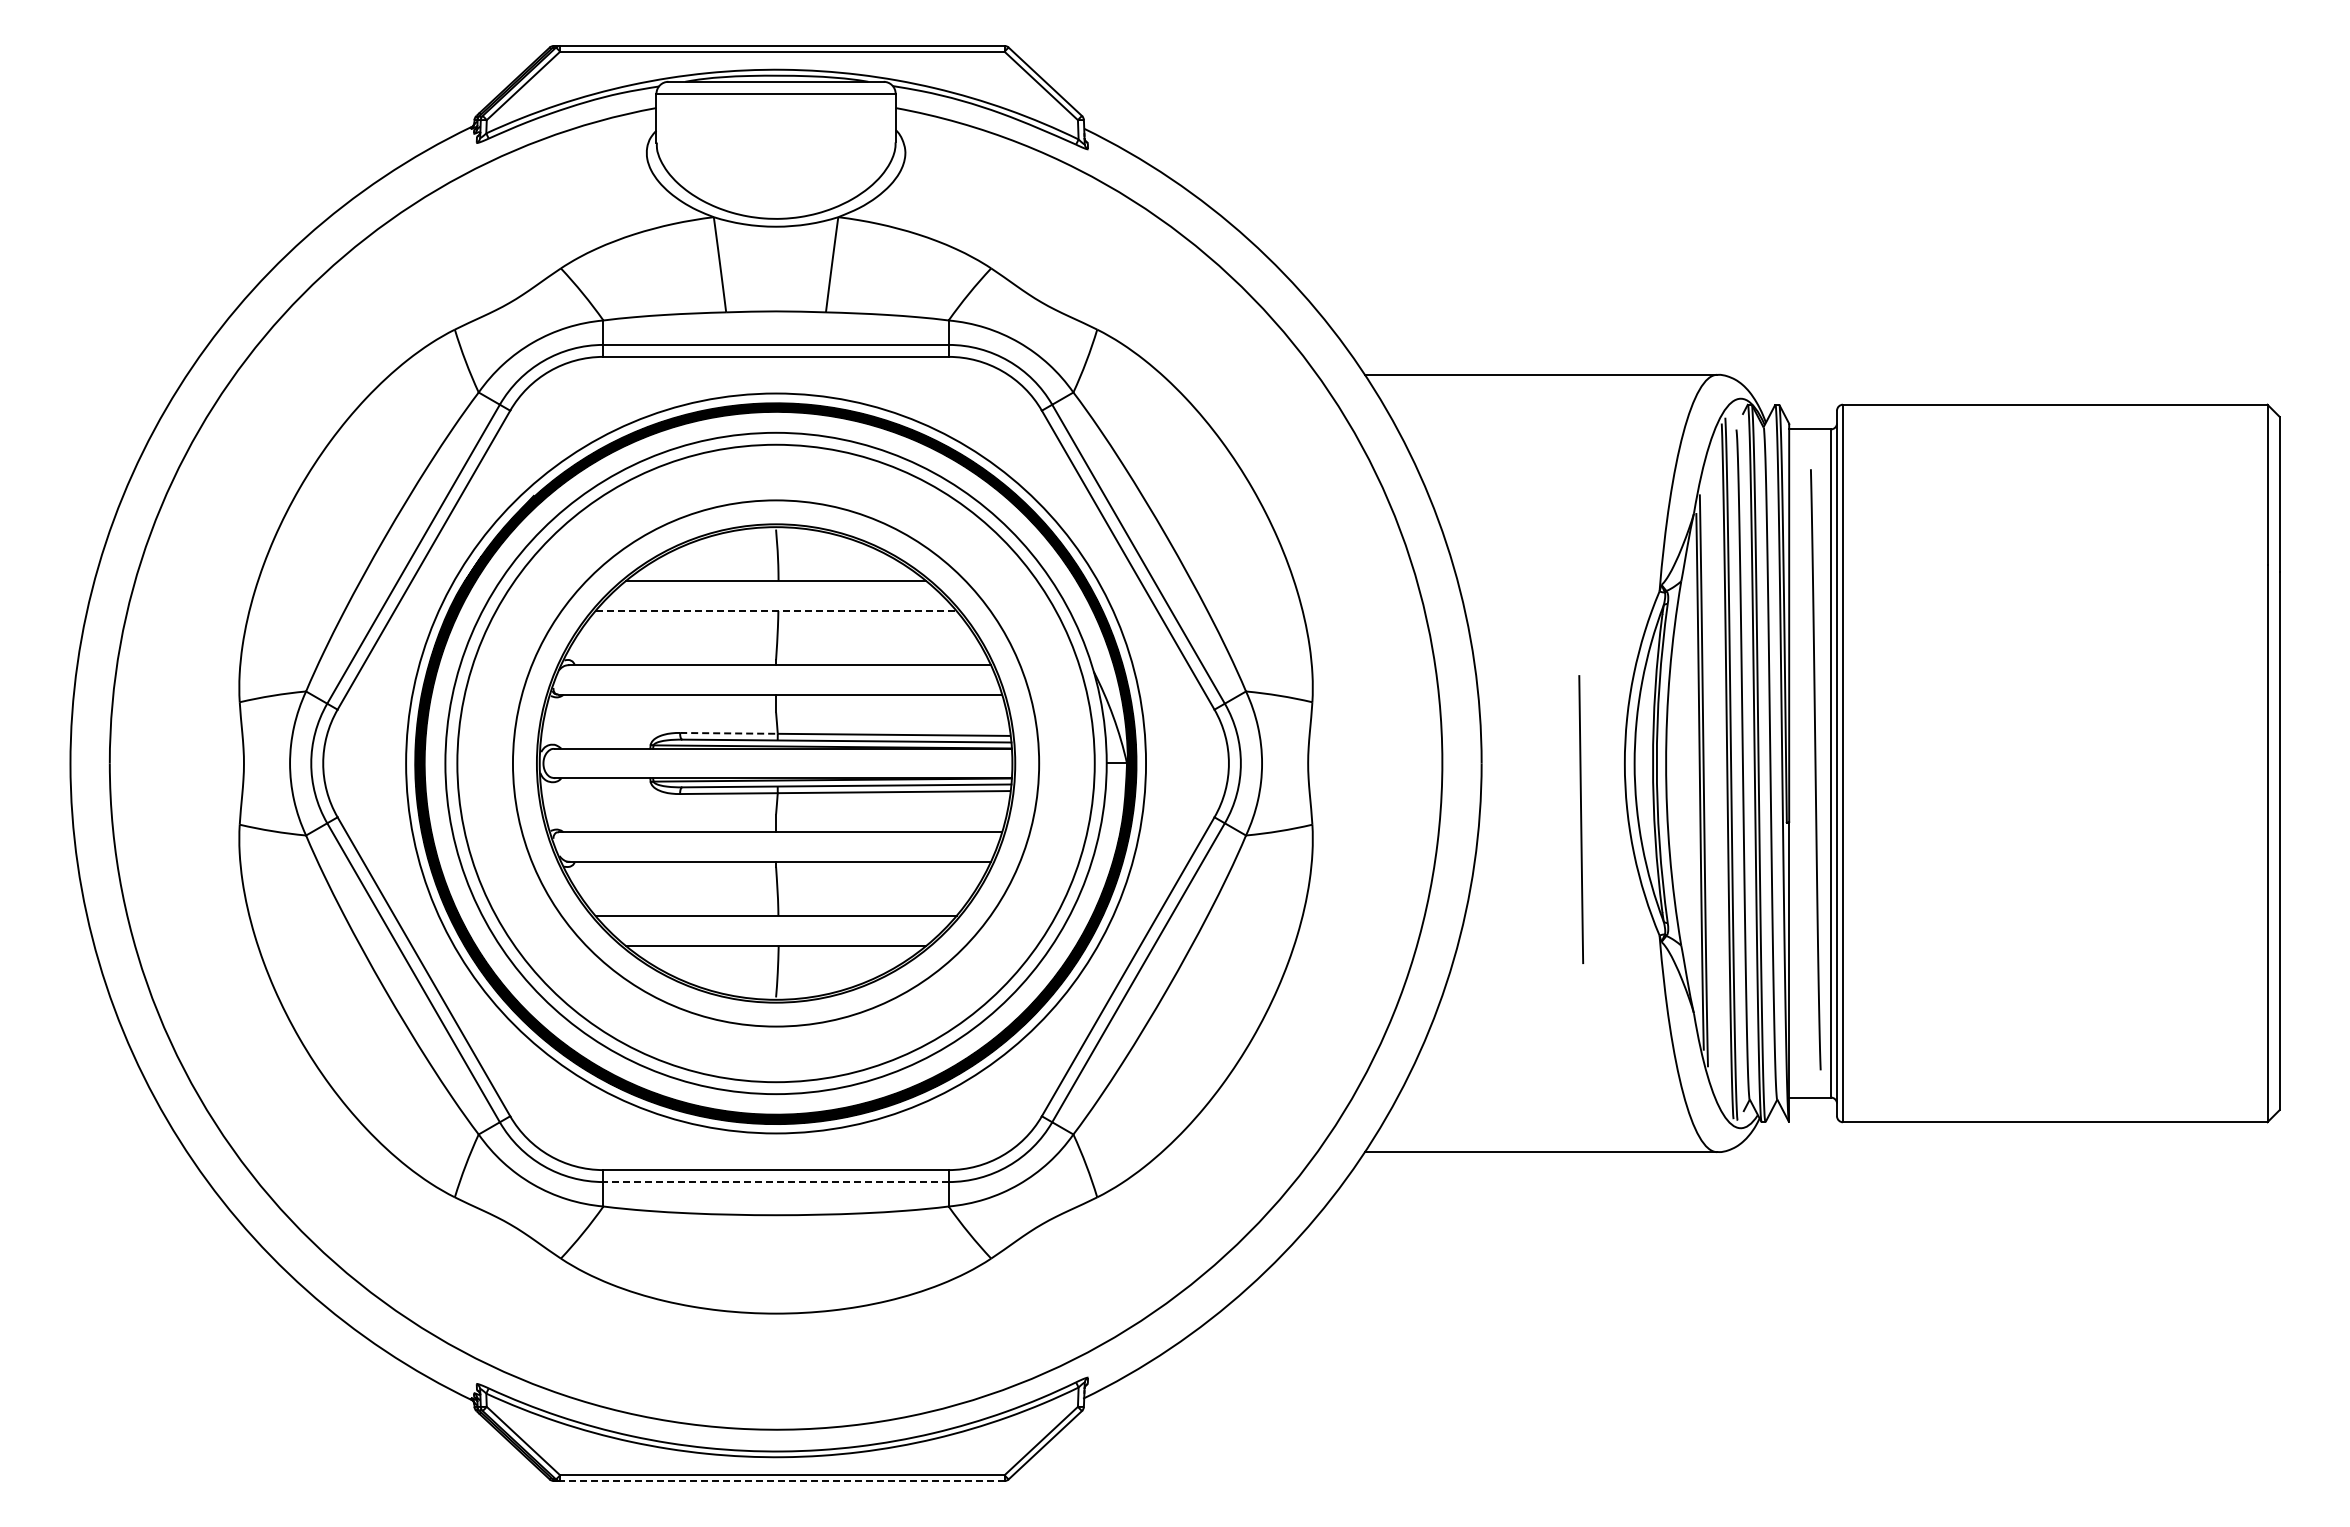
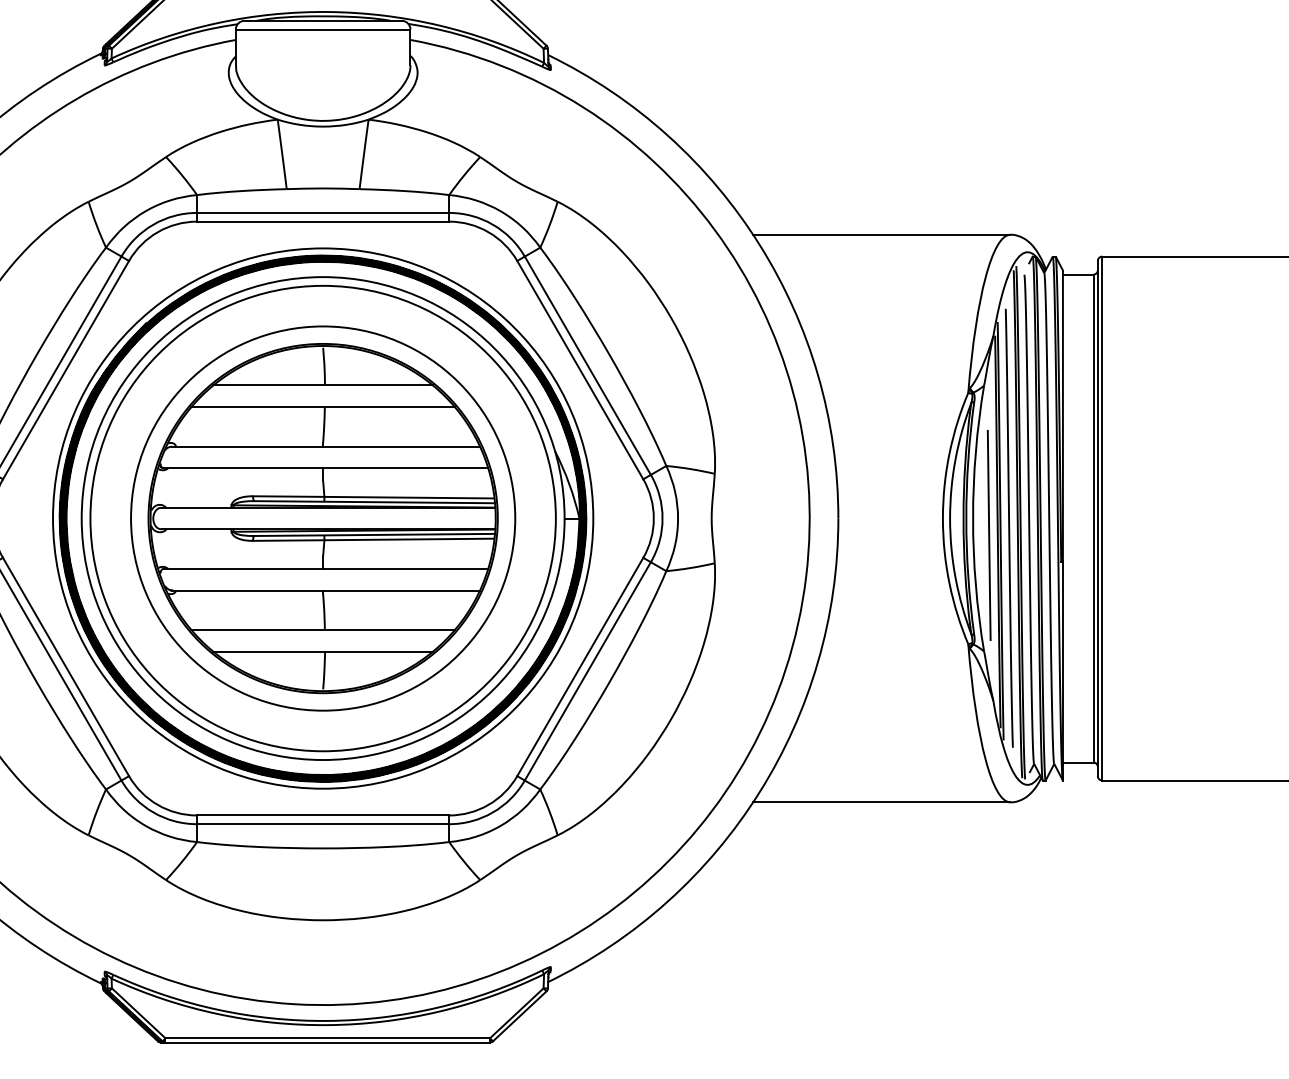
line: (776, 611) -> (323, 407), dashed -> solid
line: (728, 733) -> (288, 496), dashed -> solid
line: (1815, 769) -> (1009, 528), moved
line: (1581, 819) -> (989, 535), moved
line: (776, 1182) -> (323, 824), dashed -> solid
line: (781, 1481) -> (327, 1042), dashed -> solid

